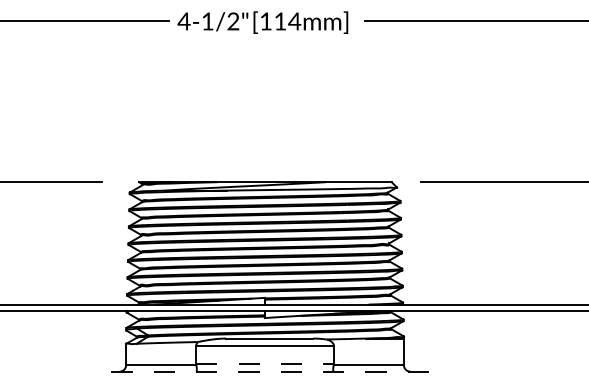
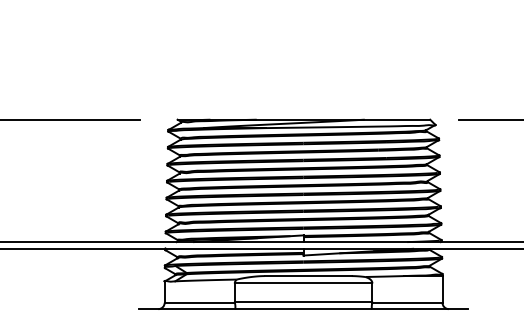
line: (265, 364) -> (304, 302), dashed -> solid
line: (264, 371) -> (303, 309), dashed -> solid

